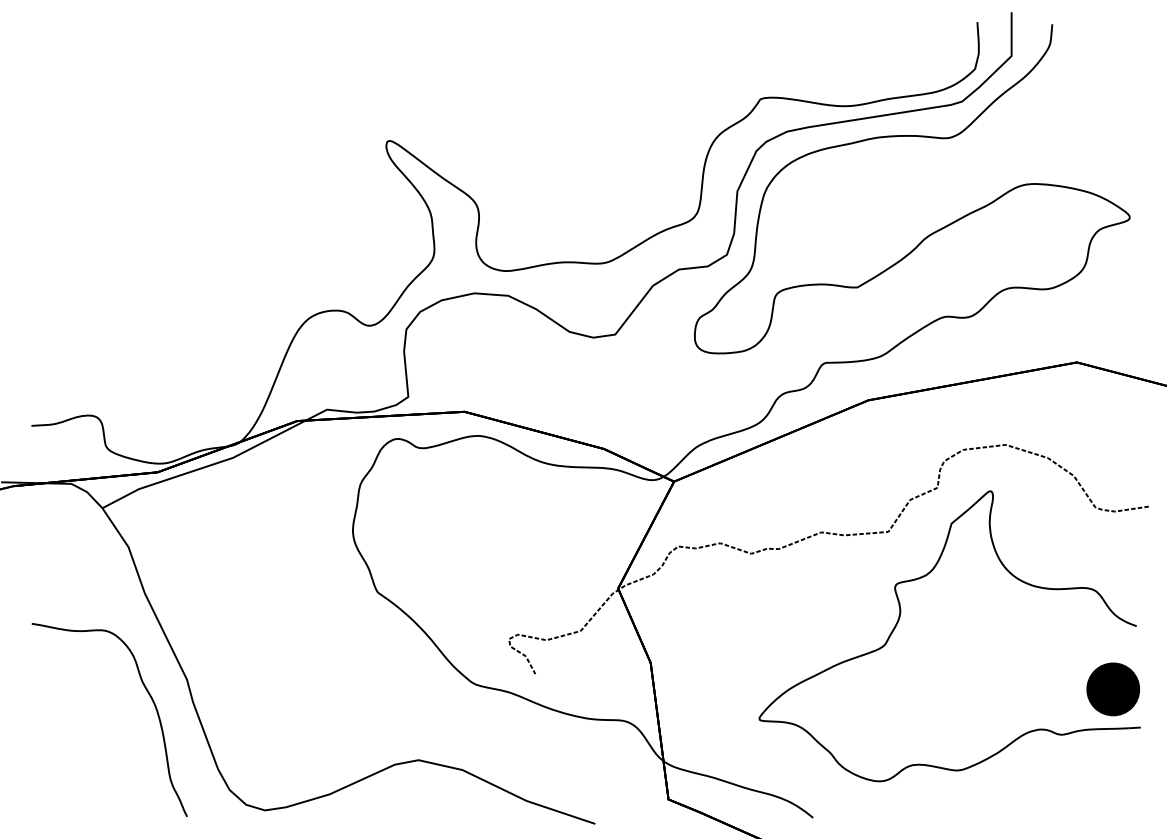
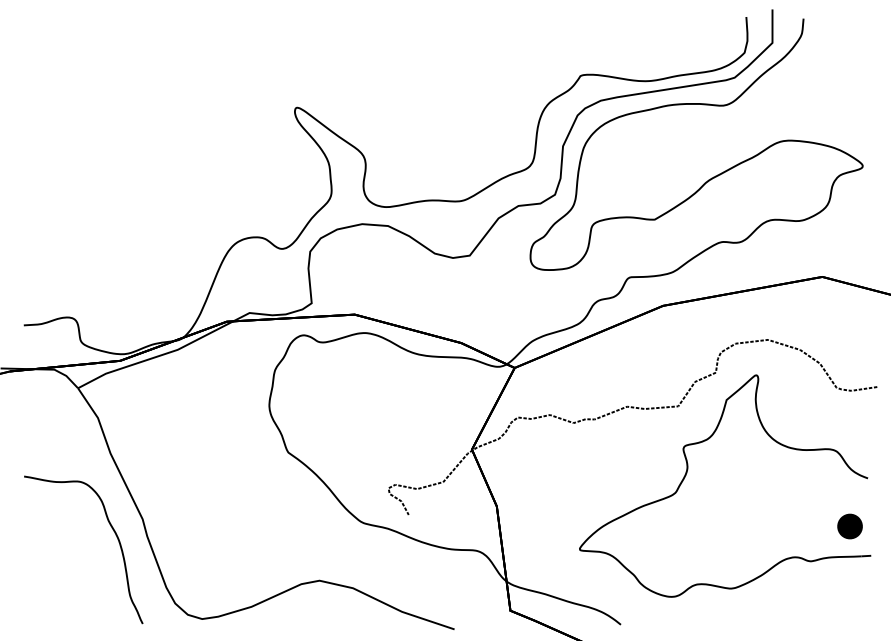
part: (1112, 688) -> (849, 525), size x0.62

